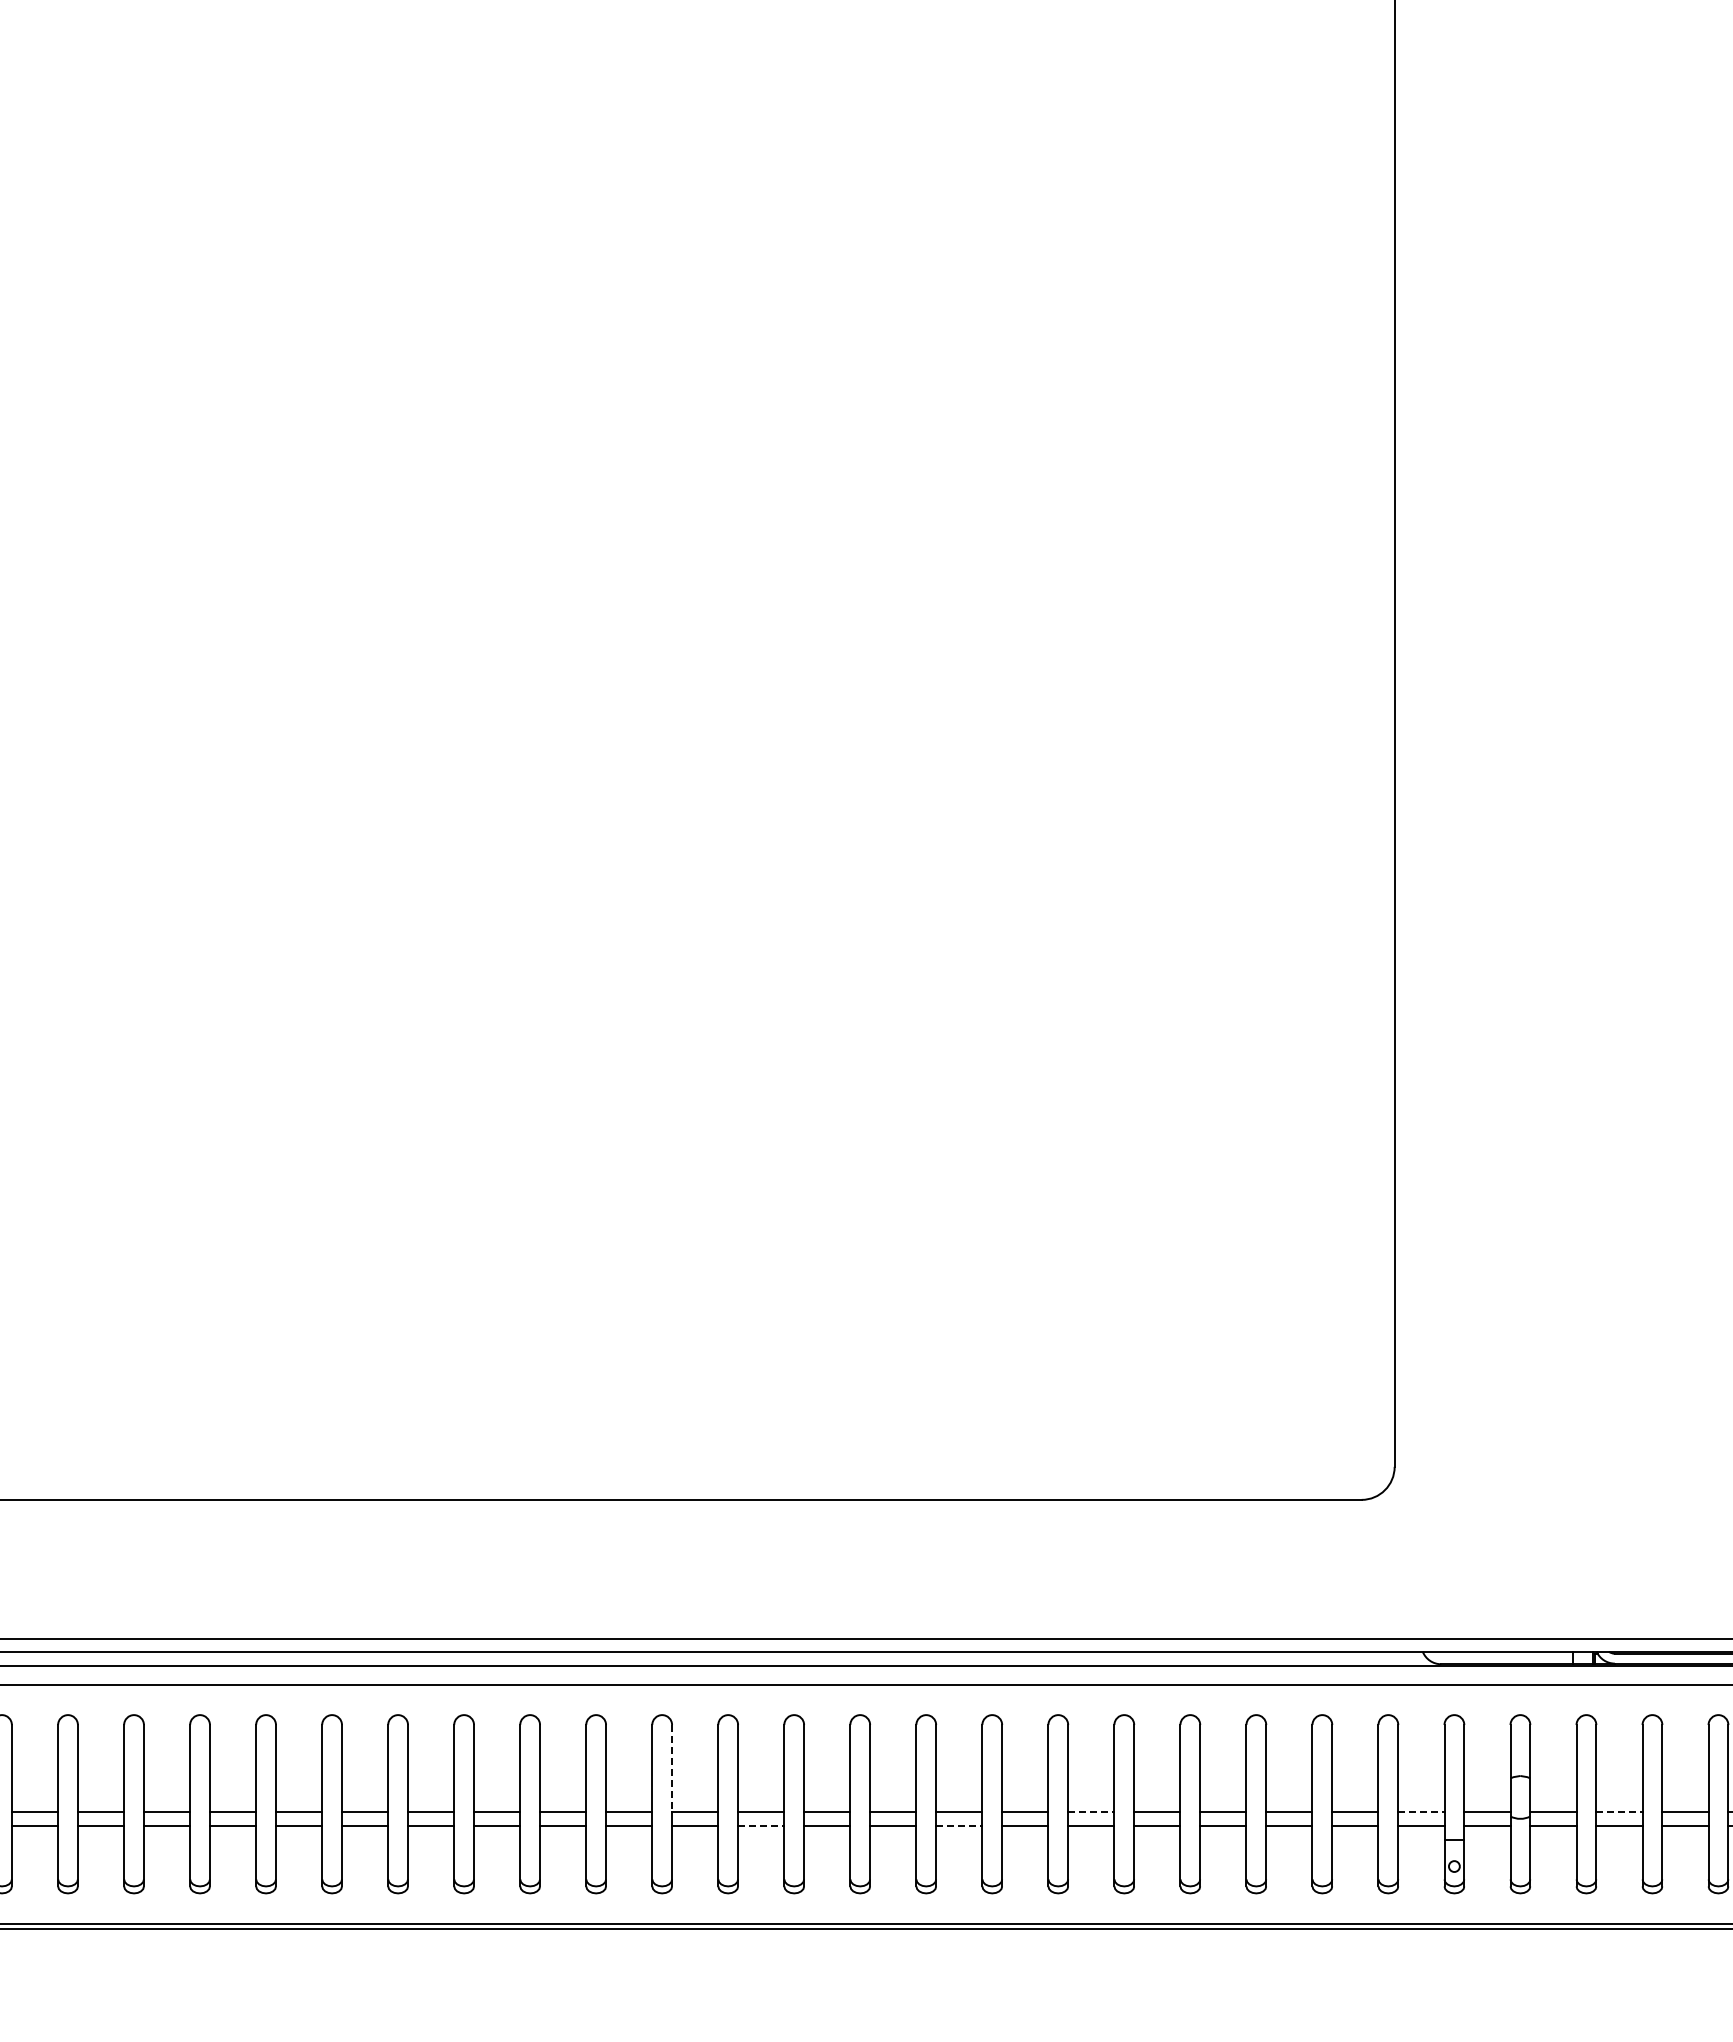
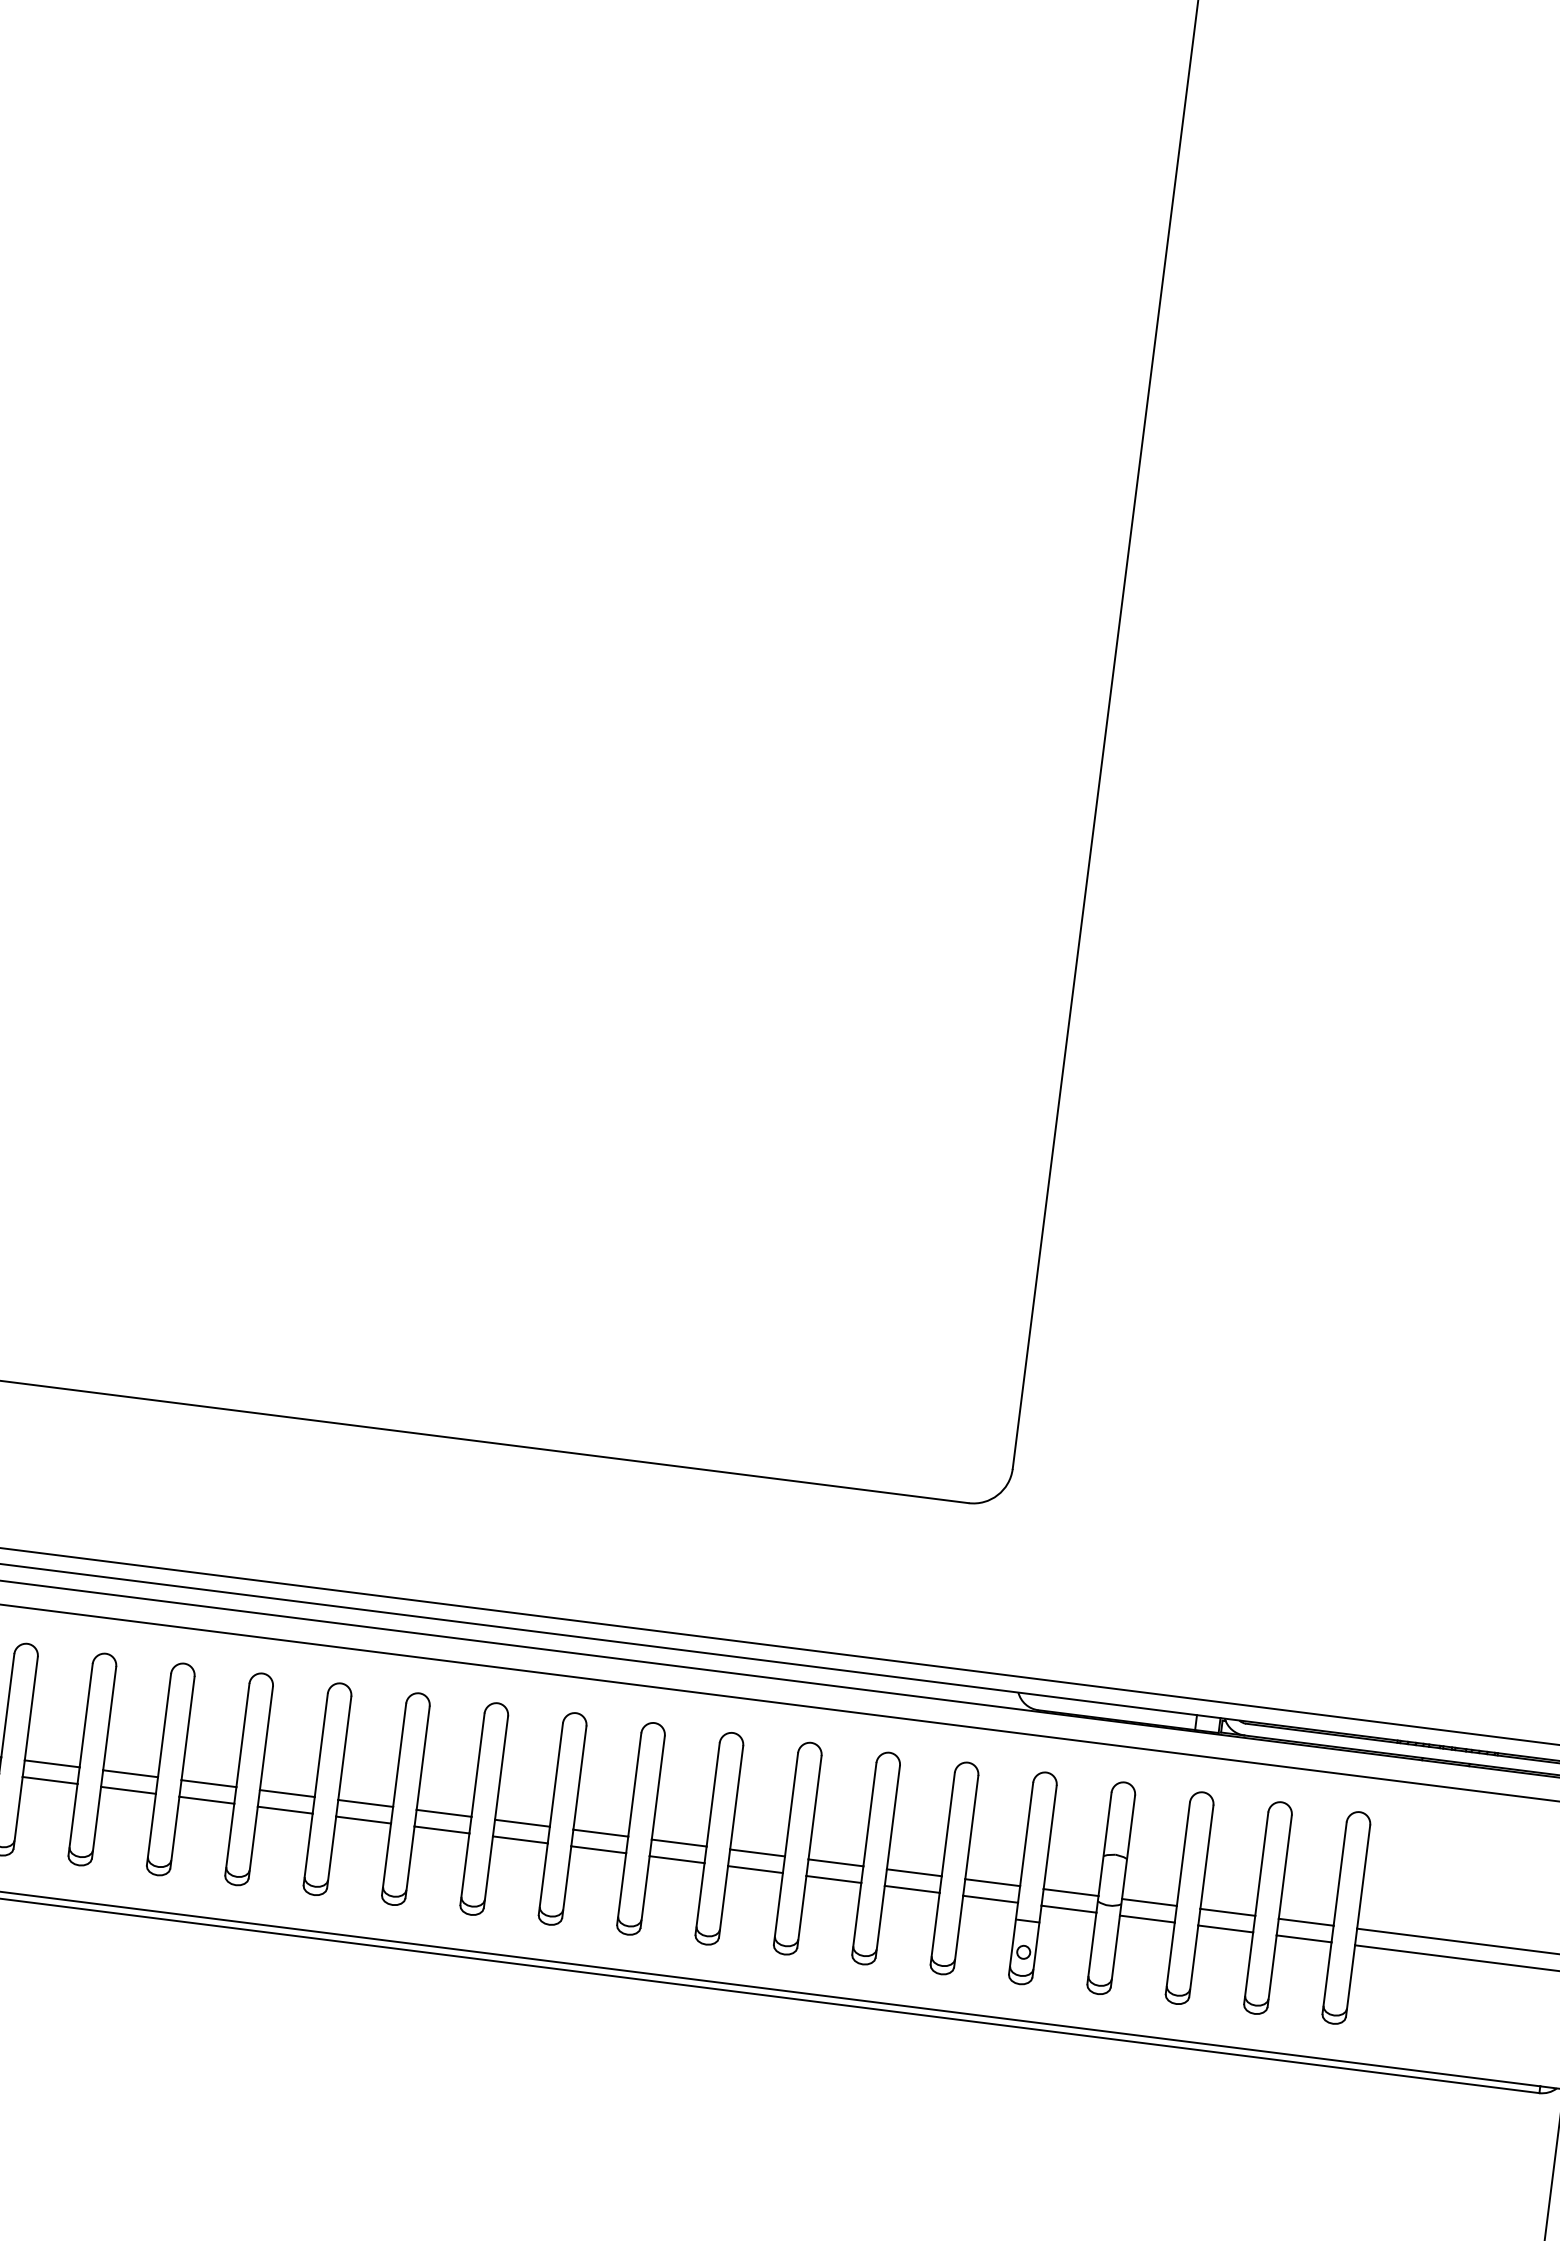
line: (672, 1768) -> (110, 1718), dashed -> solid
line: (1091, 1812) -> (601, 1833), dashed -> solid
line: (1421, 1812) -> (992, 1883), dashed -> solid
line: (1619, 1812) -> (1227, 1912), dashed -> solid
line: (761, 1826) -> (207, 1800), dashed -> solid
line: (959, 1826) -> (442, 1830), dashed -> solid

